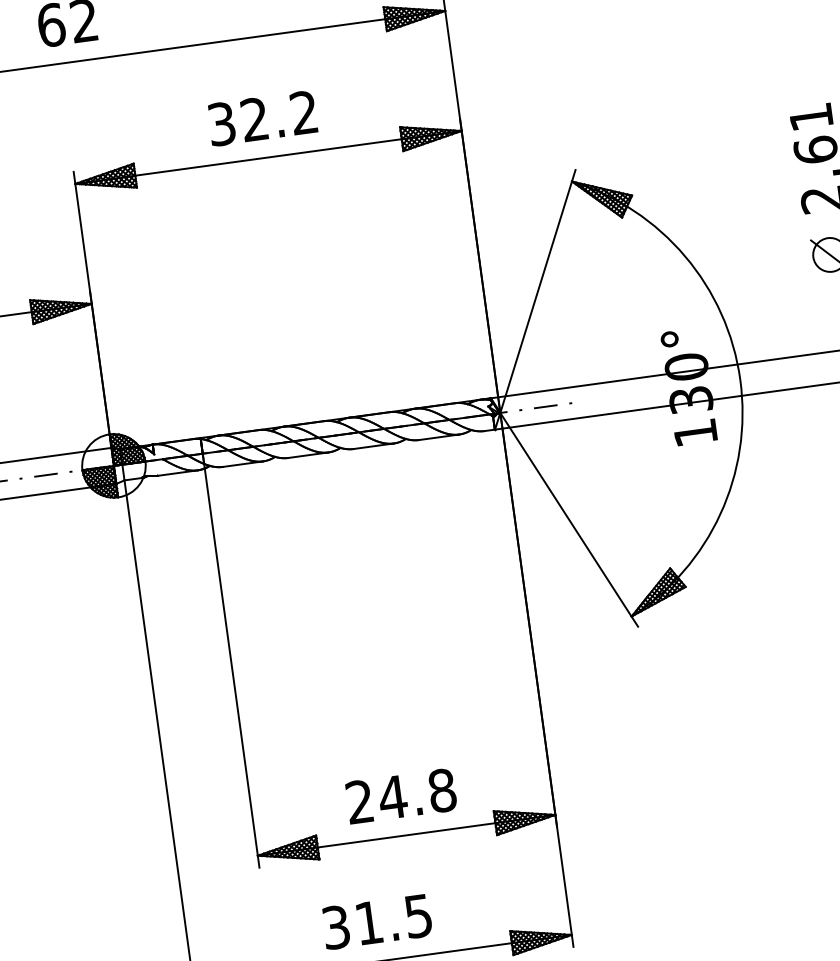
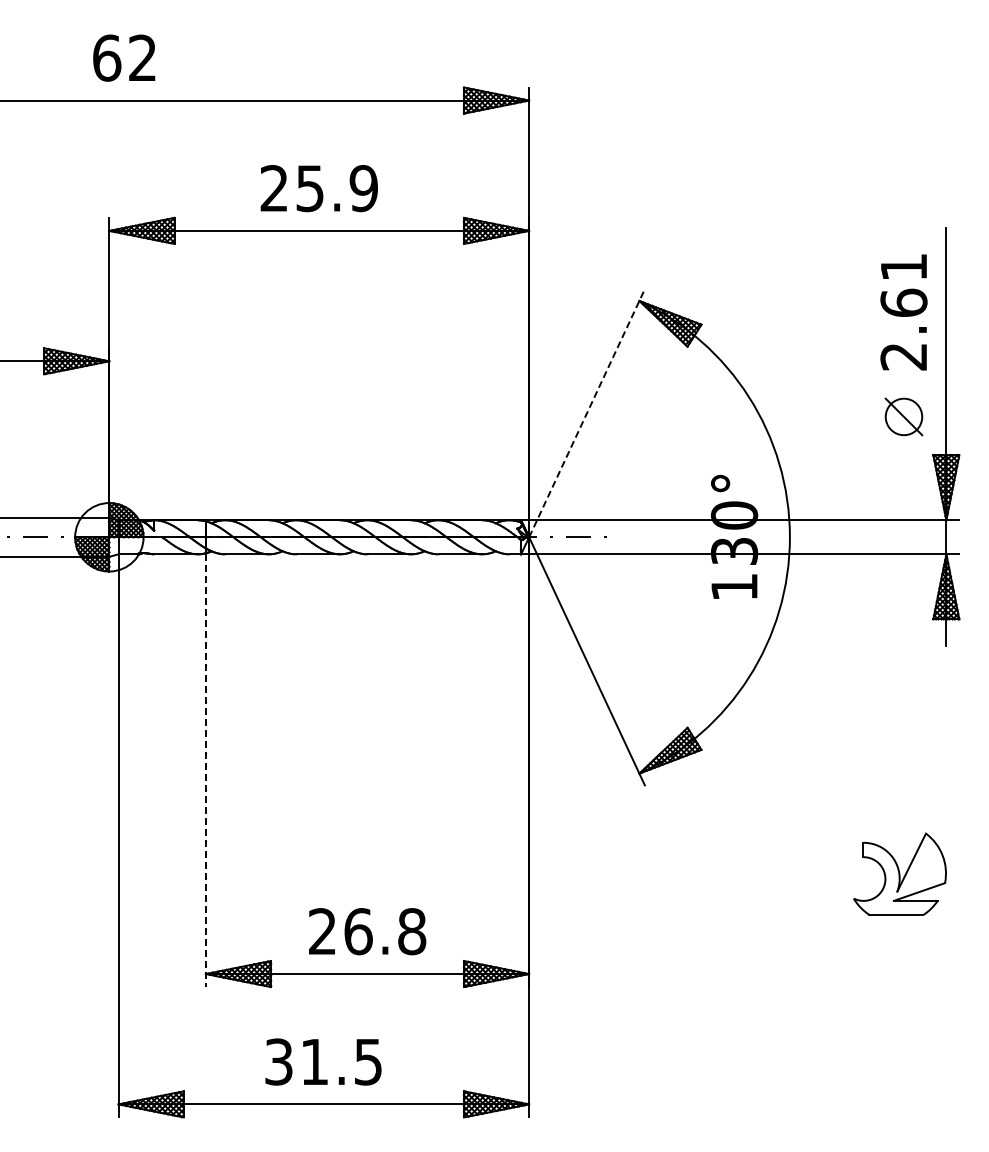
text: (262, 118) -> (318, 188), 32.2 -> 25.9
line: (538, 291) -> (587, 413), solid -> dashed
line: (231, 669) -> (205, 771), solid -> dashed
text: (392, 797) -> (358, 931), 24.8 -> 26.8

